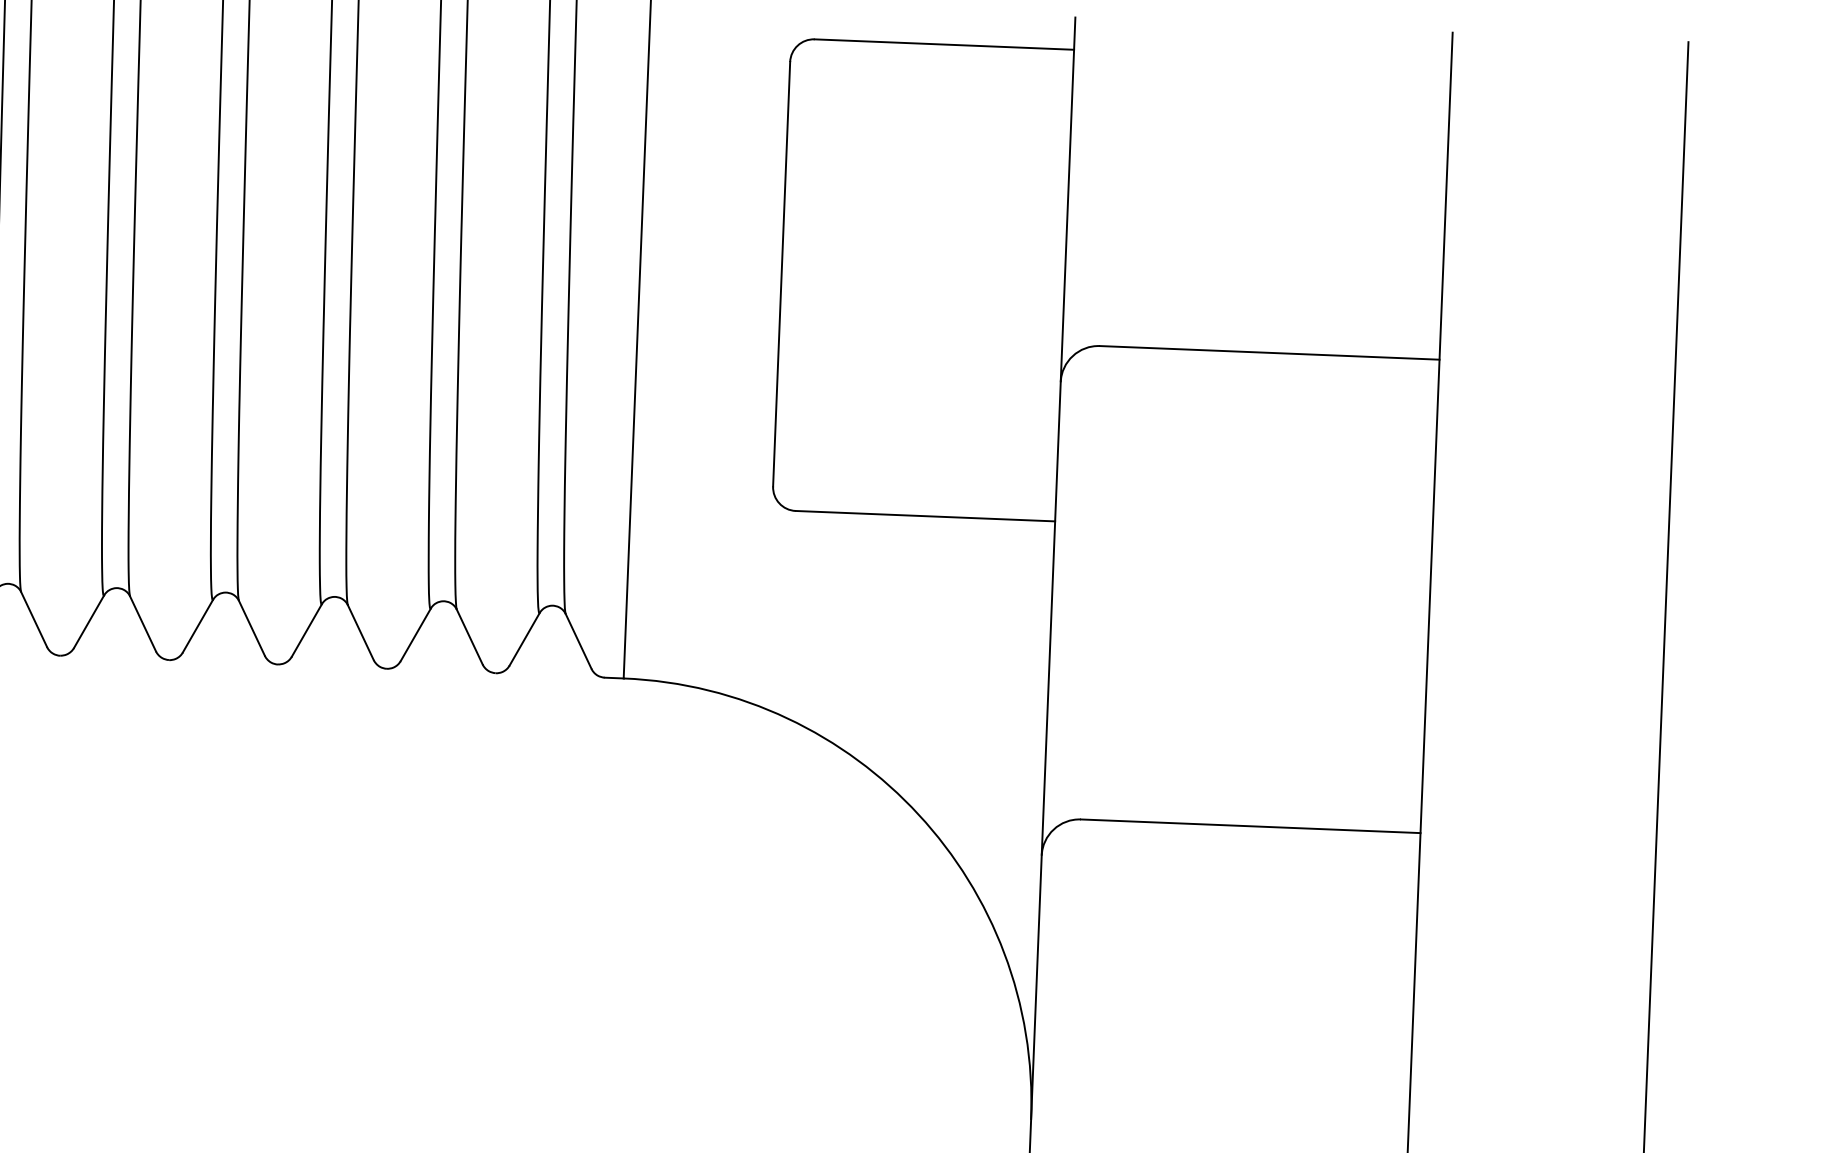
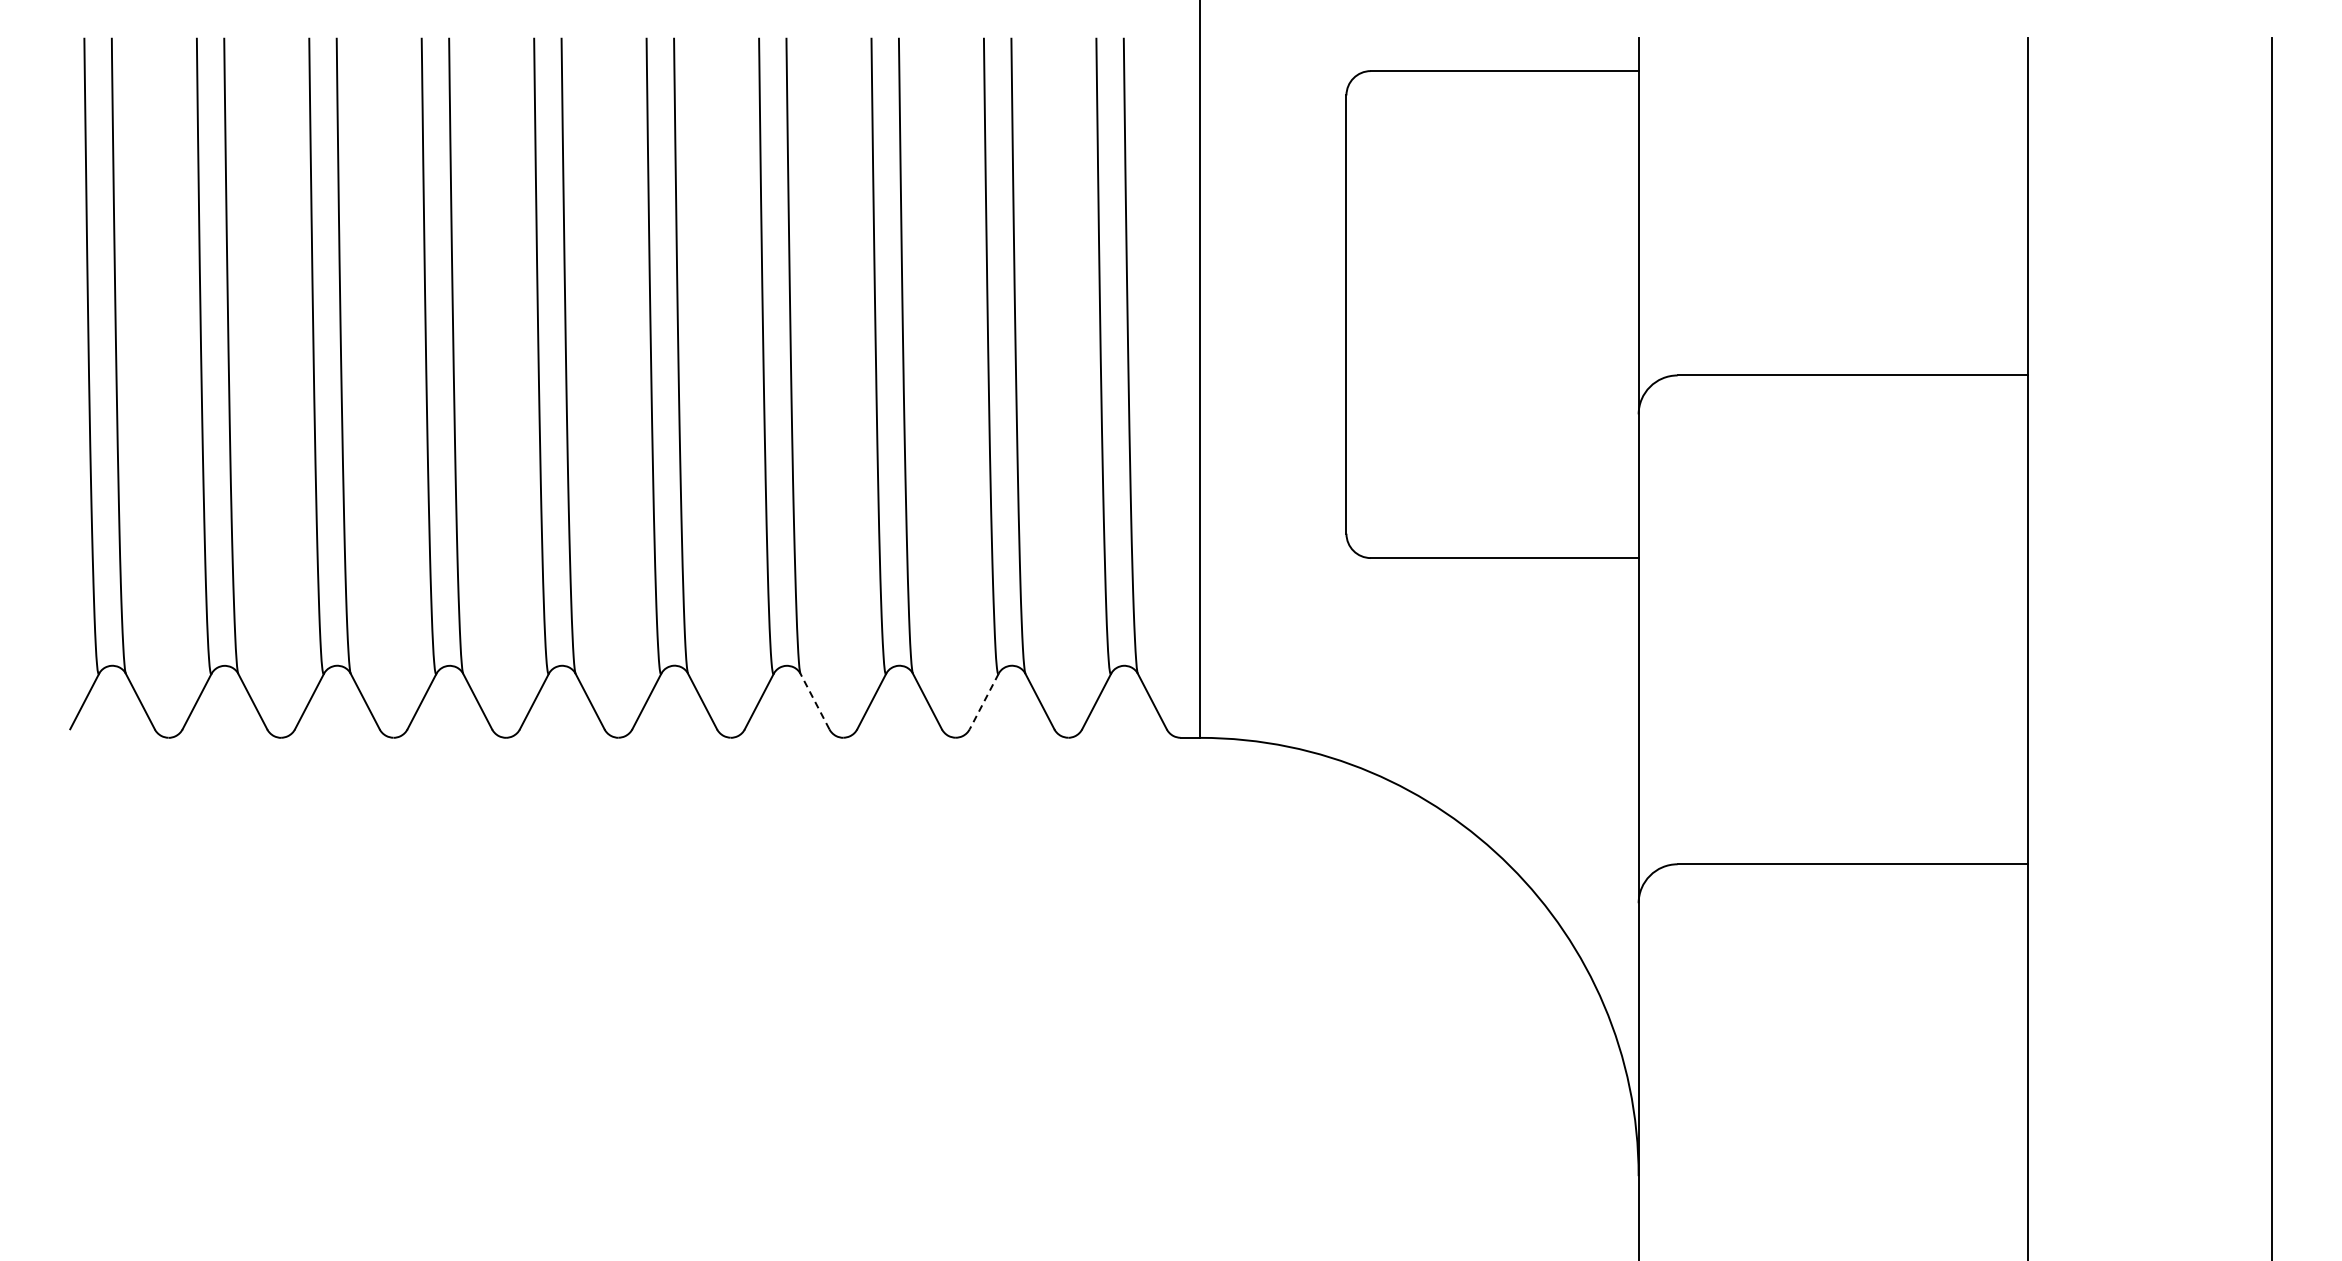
line: (251, 628) -> (814, 701), solid -> dashed
line: (415, 634) -> (983, 701), solid -> dashed

